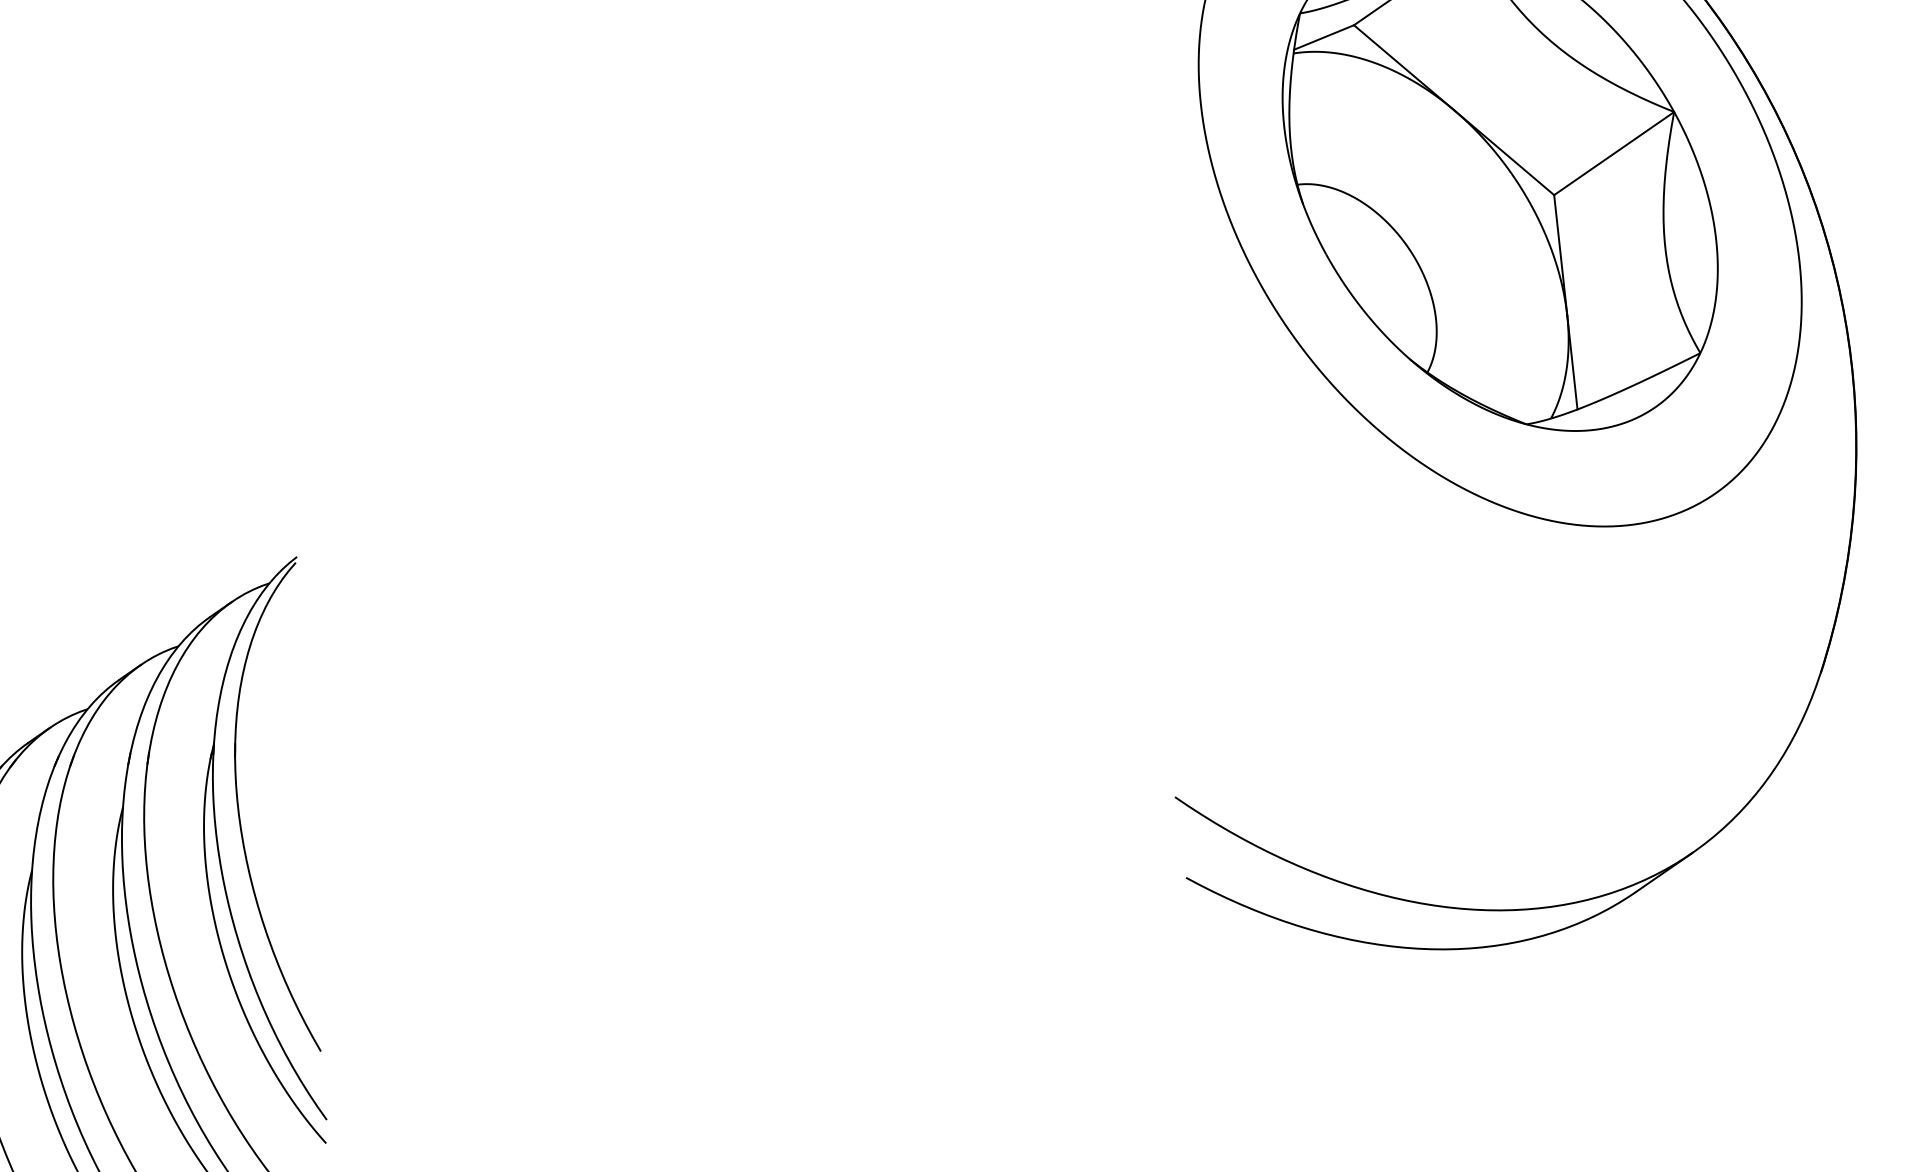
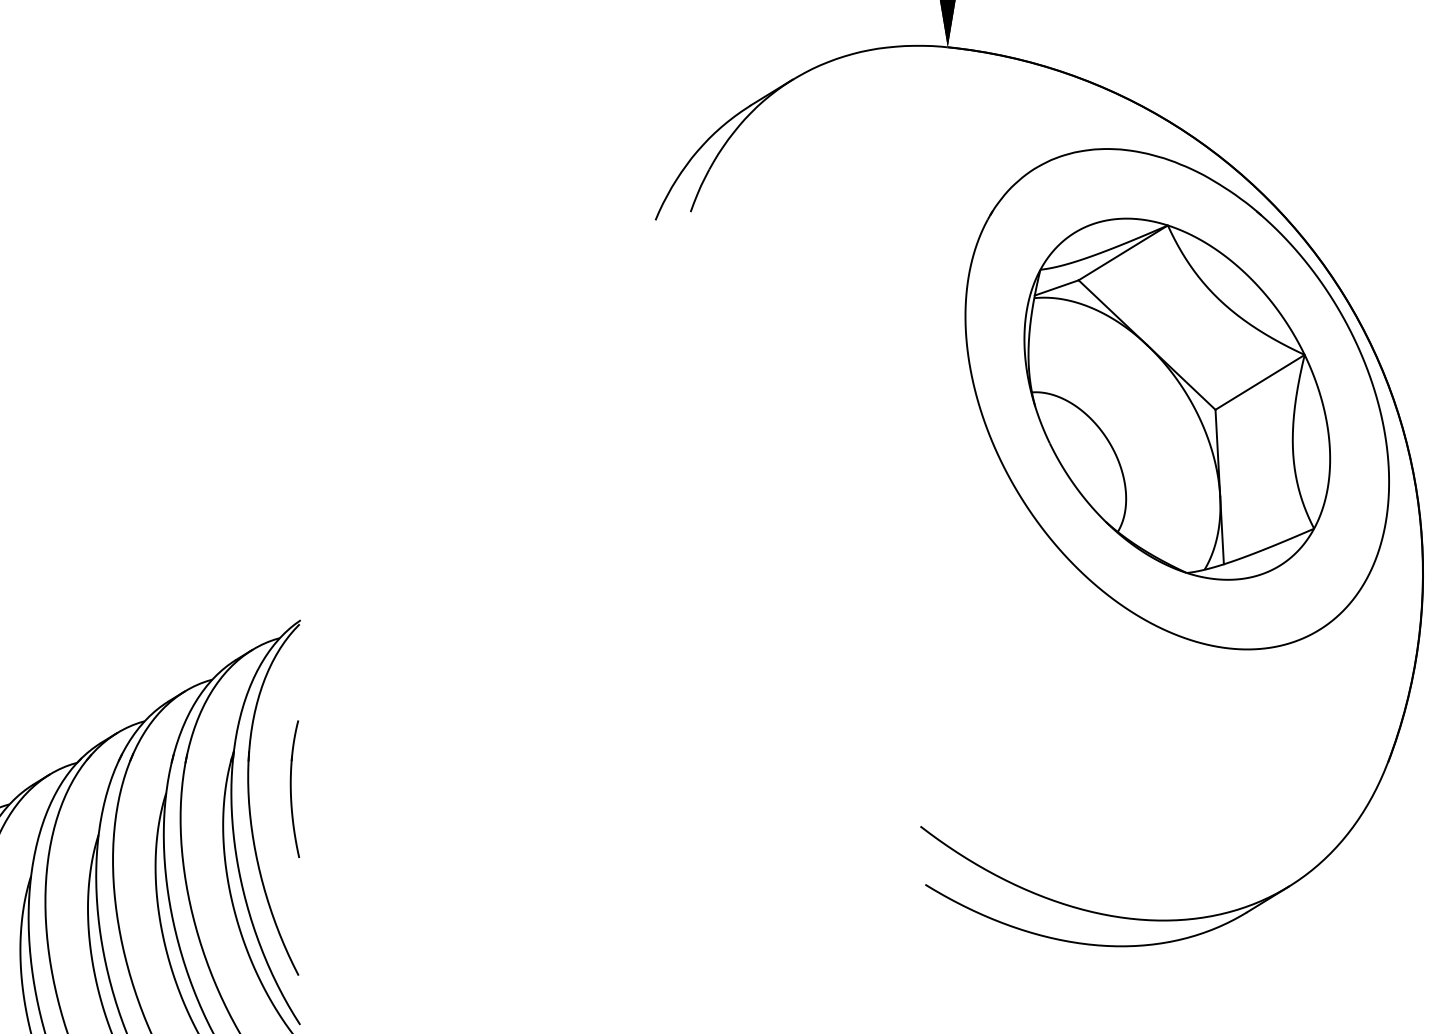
part: (301, 791) -> (294, 788), added

